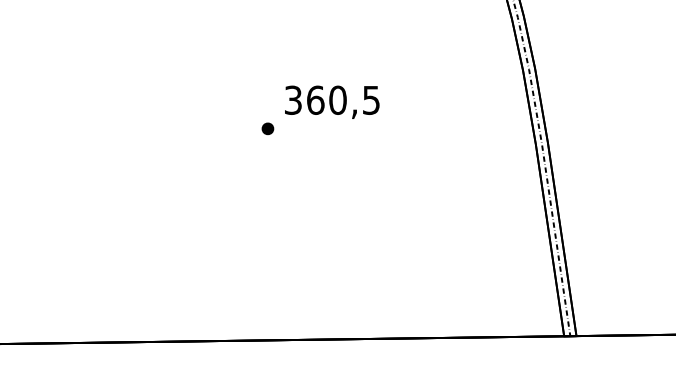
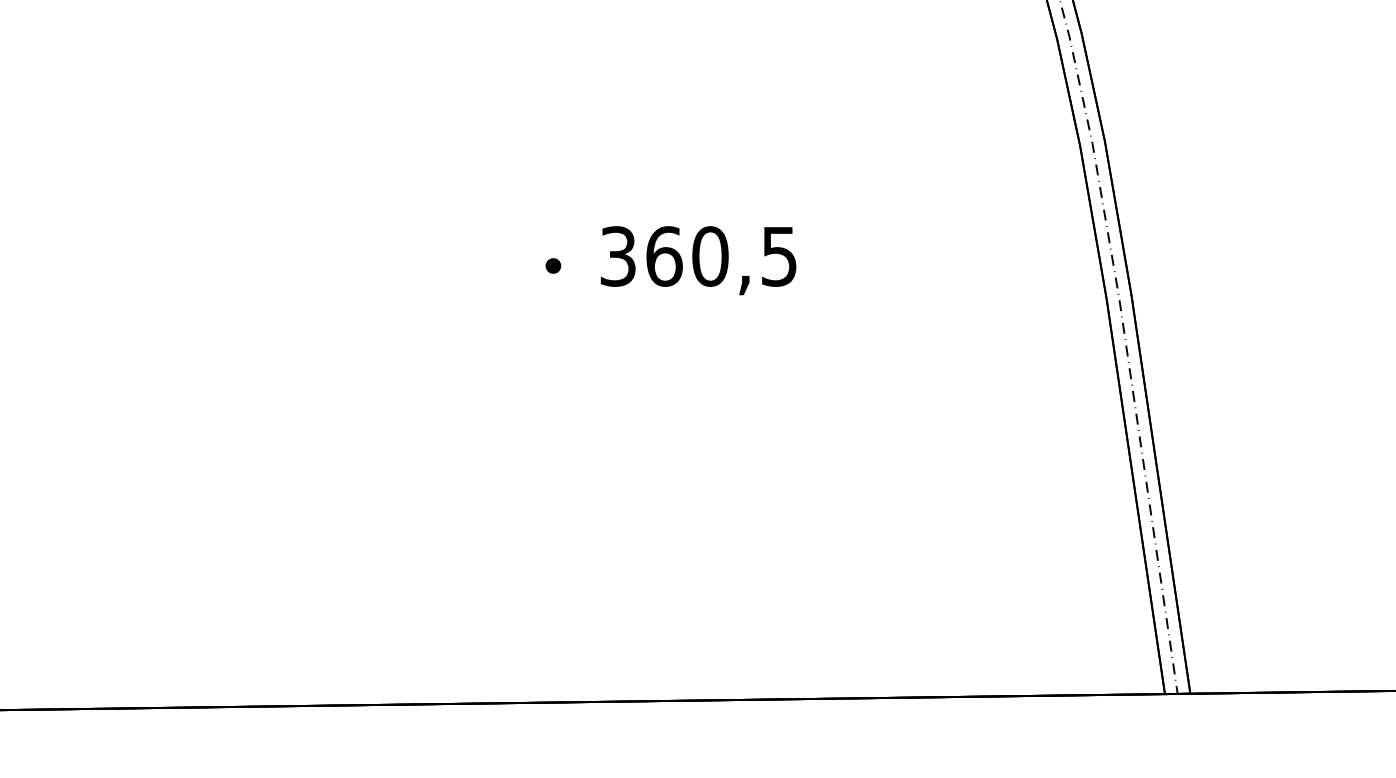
text: (332, 101) -> (699, 258), moved
part: (267, 128) -> (552, 265), size x0.6

